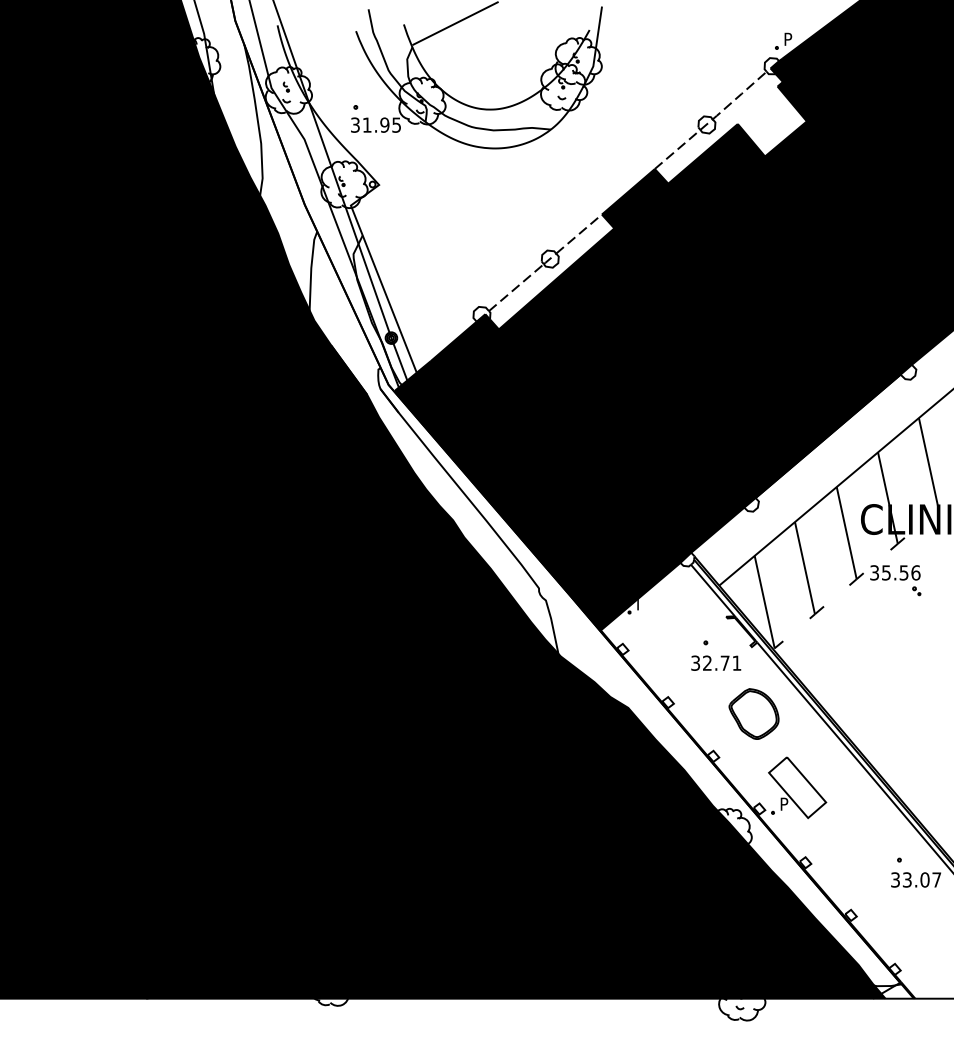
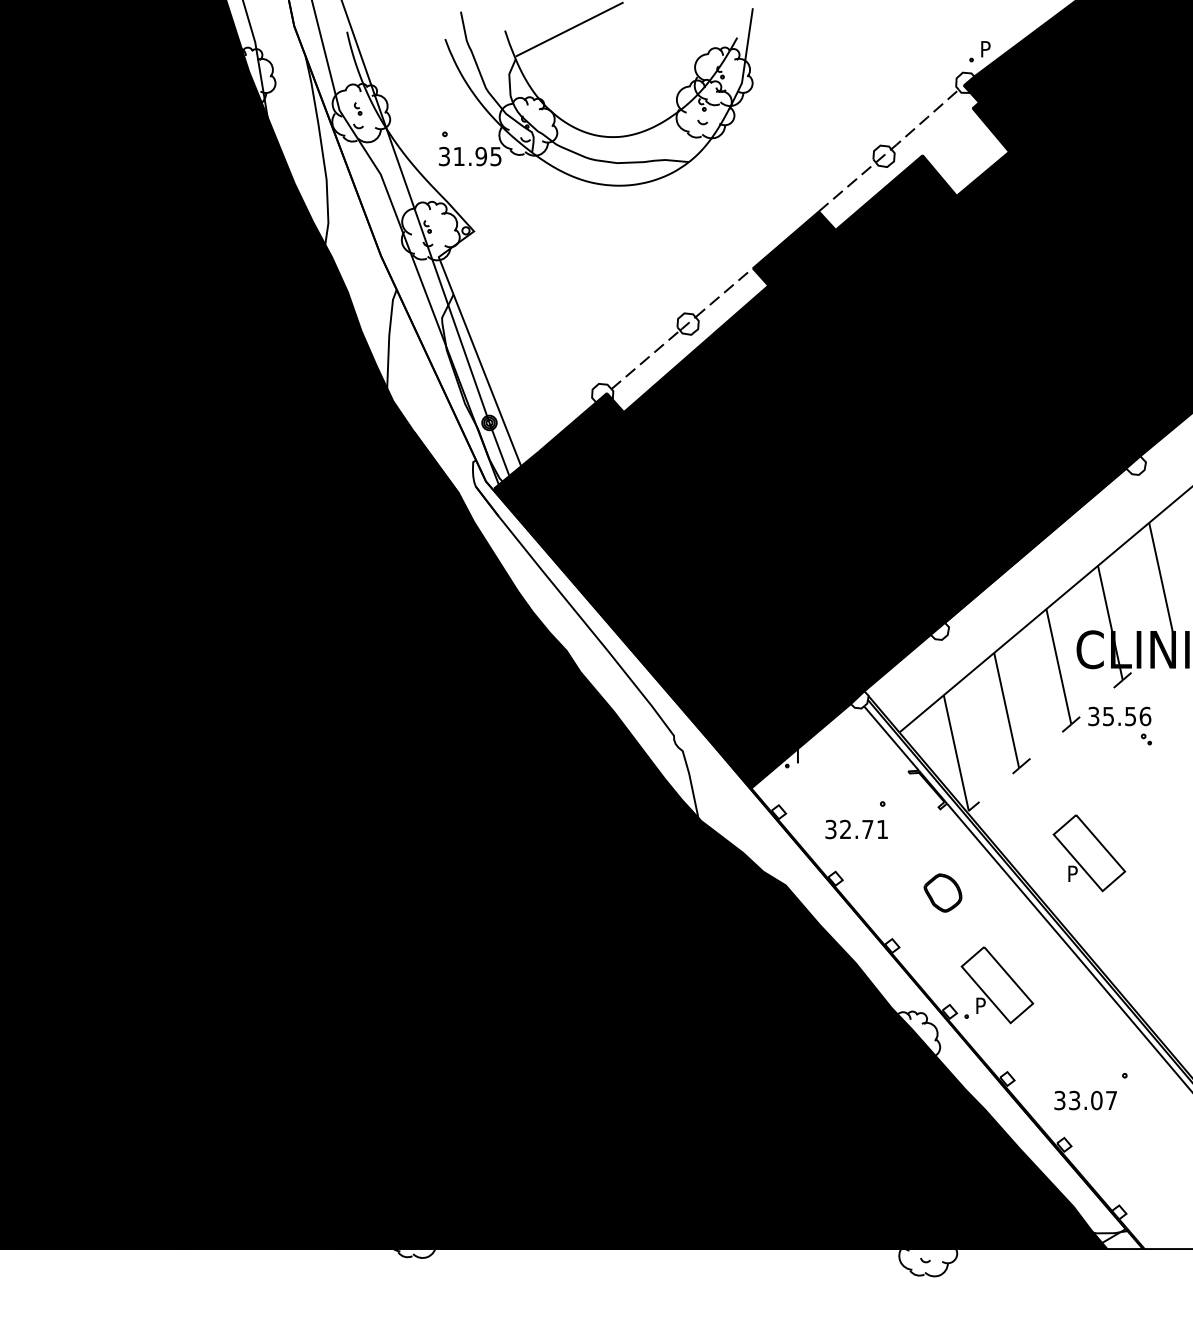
text: (716, 663) -> (856, 829), moved
part: (871, 682) -> (1089, 853), added
part: (753, 713) -> (942, 892), size x0.6
text: (915, 879) -> (1085, 1100), moved

